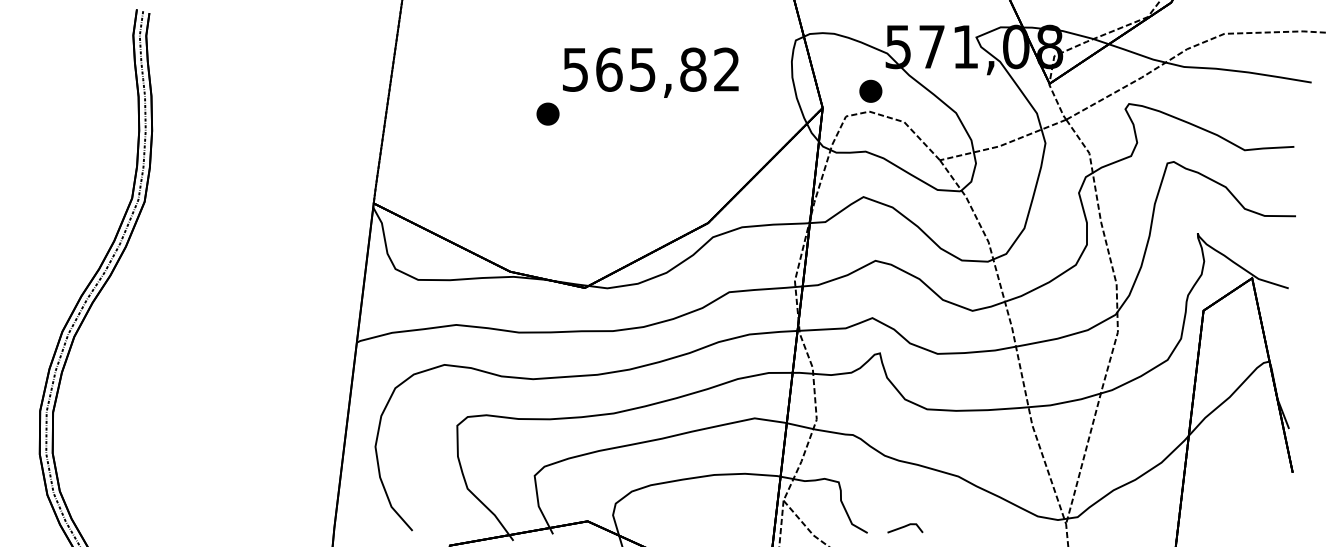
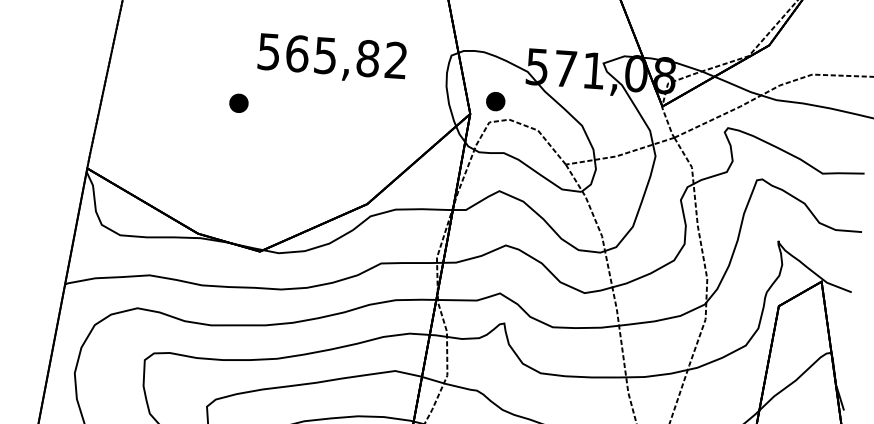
text: (650, 72) -> (331, 58), moved
part: (870, 90) -> (495, 100), moved

